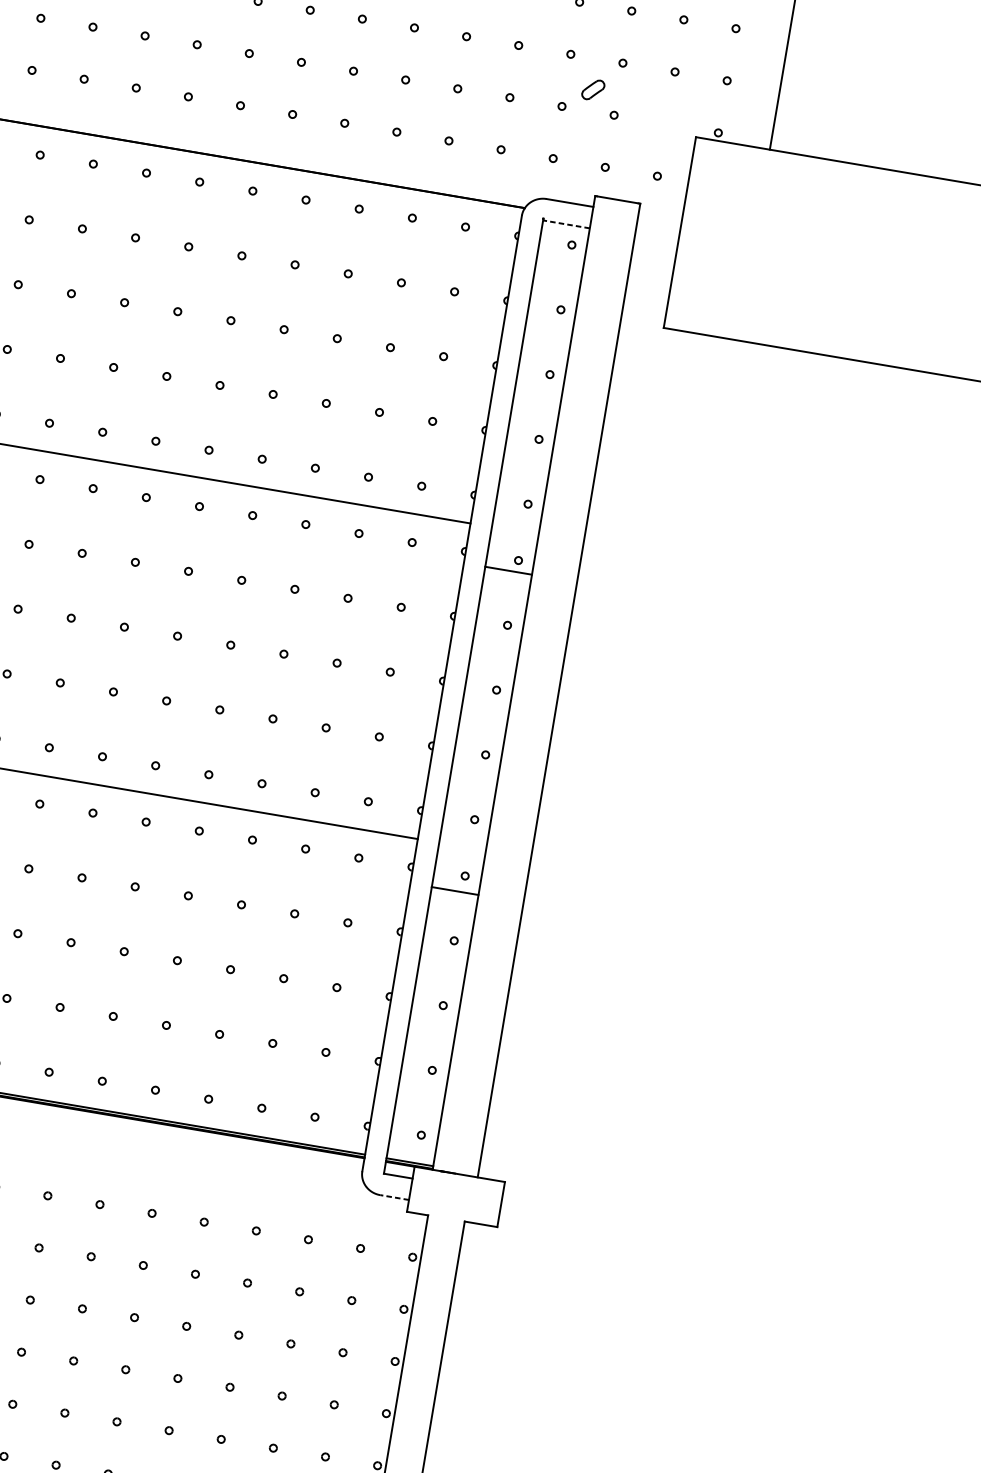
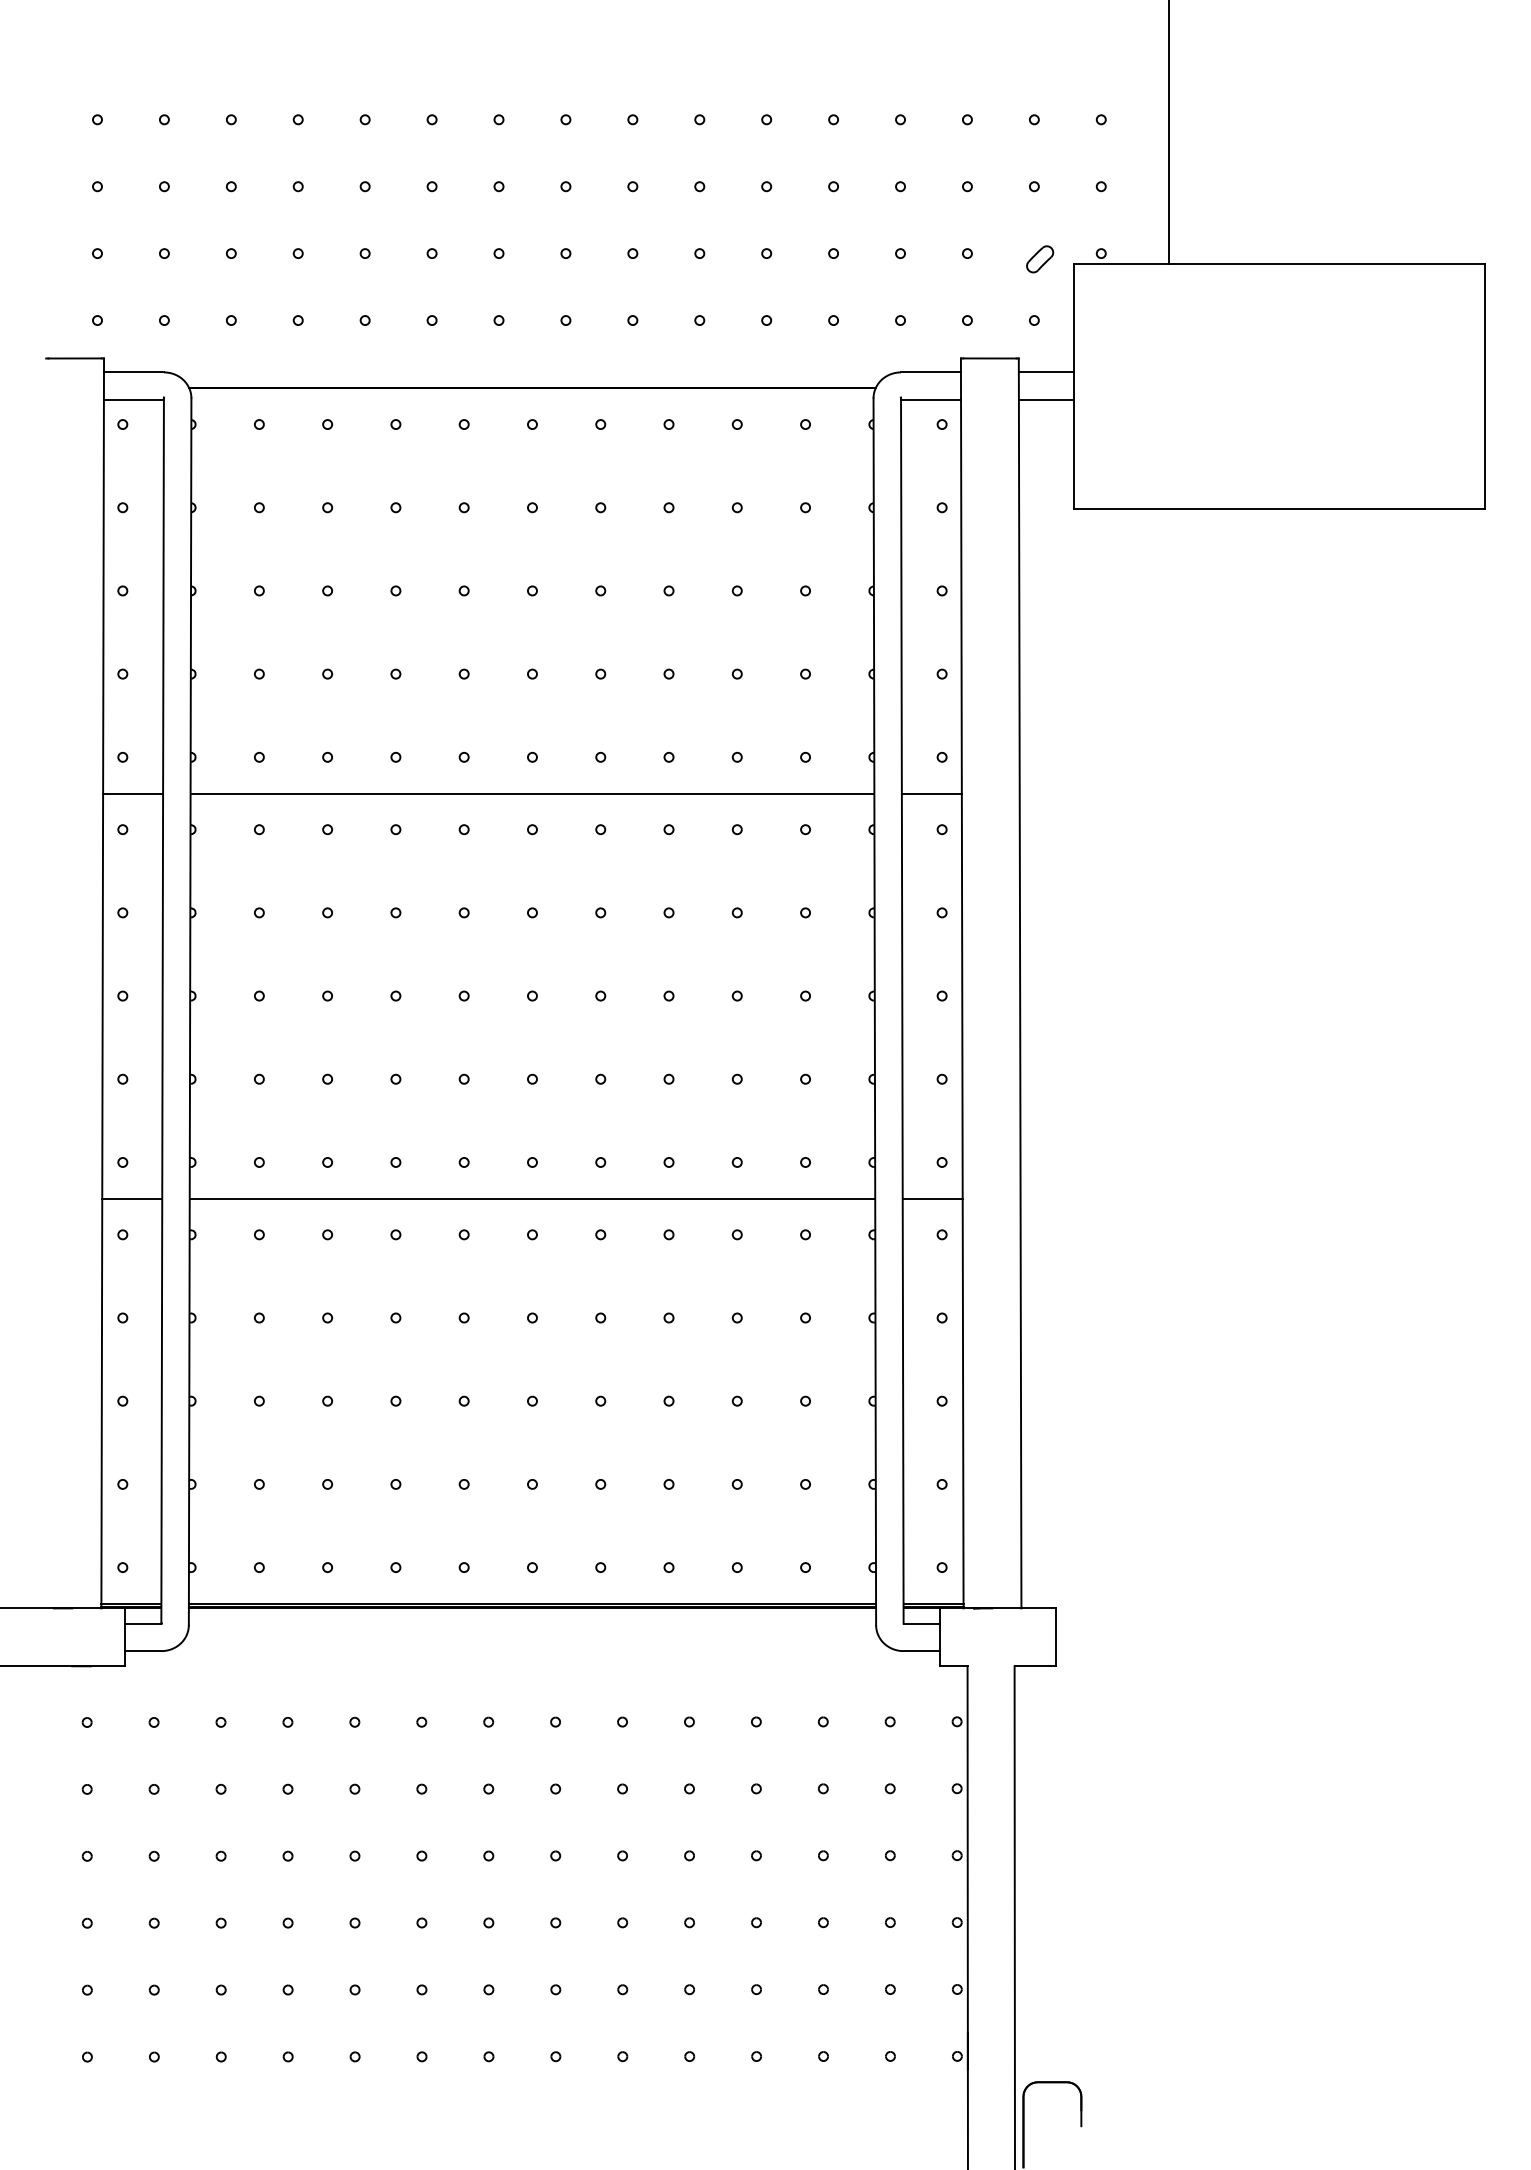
part: (593, 90) -> (1040, 259), moved
line: (660, 218) -> (1046, 372), added
line: (566, 224) -> (931, 399), dashed -> solid
line: (656, 239) -> (1046, 399), added
line: (508, 570) -> (931, 793), moved
line: (454, 890) -> (932, 1198), moved
line: (394, 1197) -> (921, 1651), dashed -> solid

